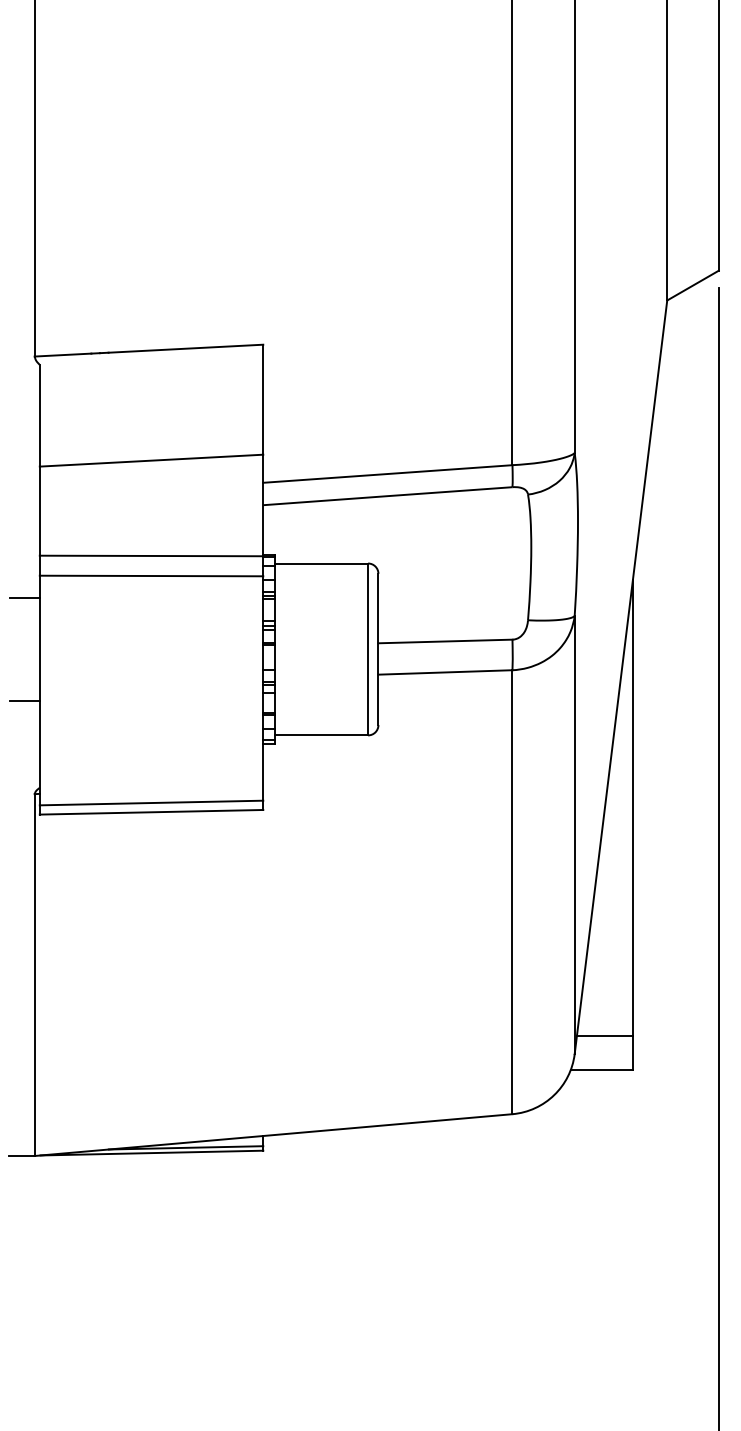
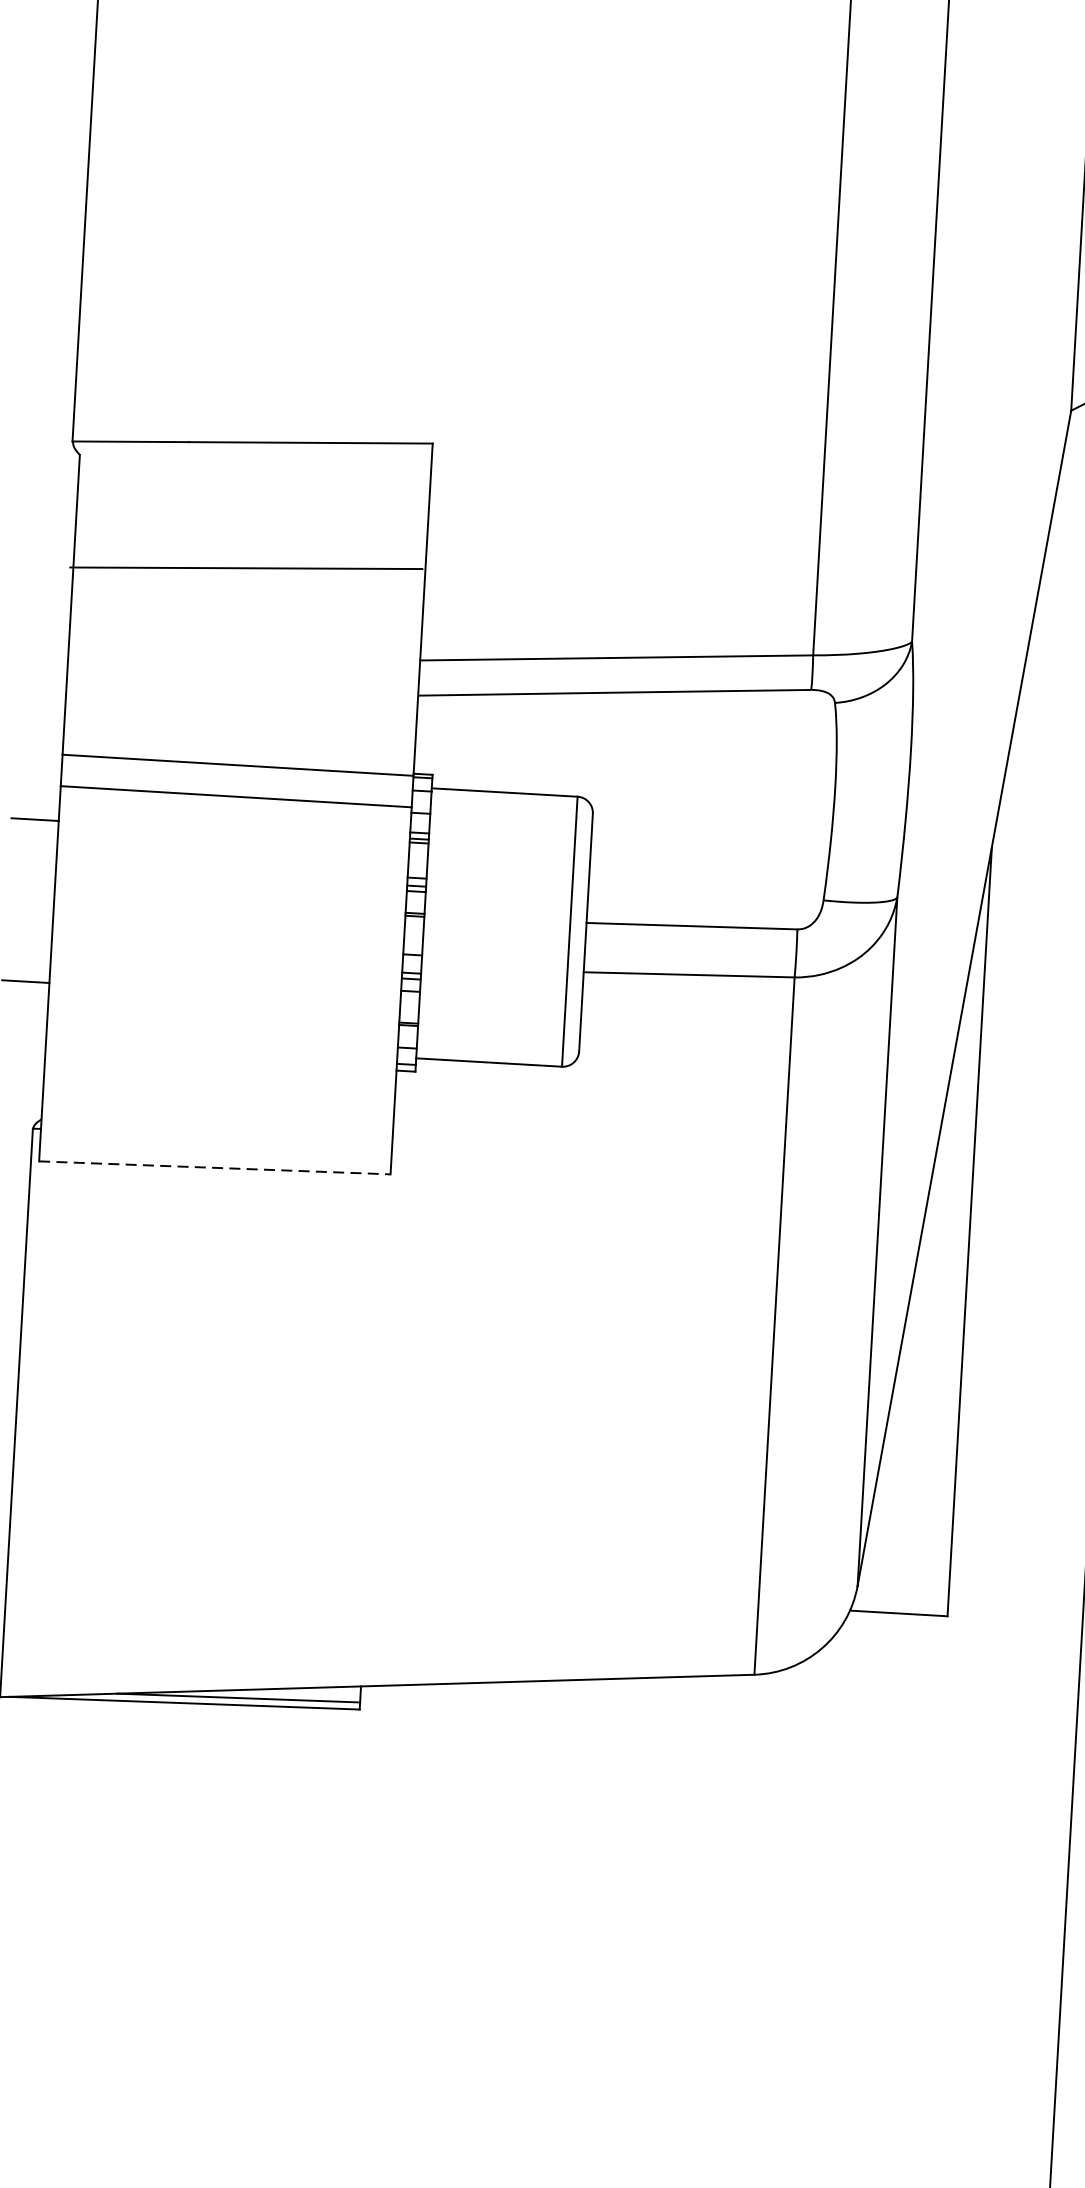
line: (151, 460) -> (246, 568), moved
line: (151, 802) -> (215, 1152), removed
line: (151, 812) -> (214, 1168), solid -> dashed
line: (604, 1036) -> (906, 1561), removed

